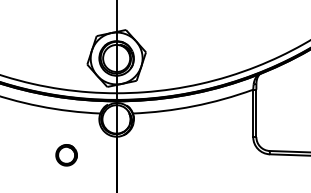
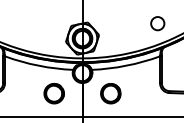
circle: (248, 31) -> (157, 23), added
part: (65, 155) -> (53, 93), size x1.67
part: (165, 155) -> (110, 93), added

